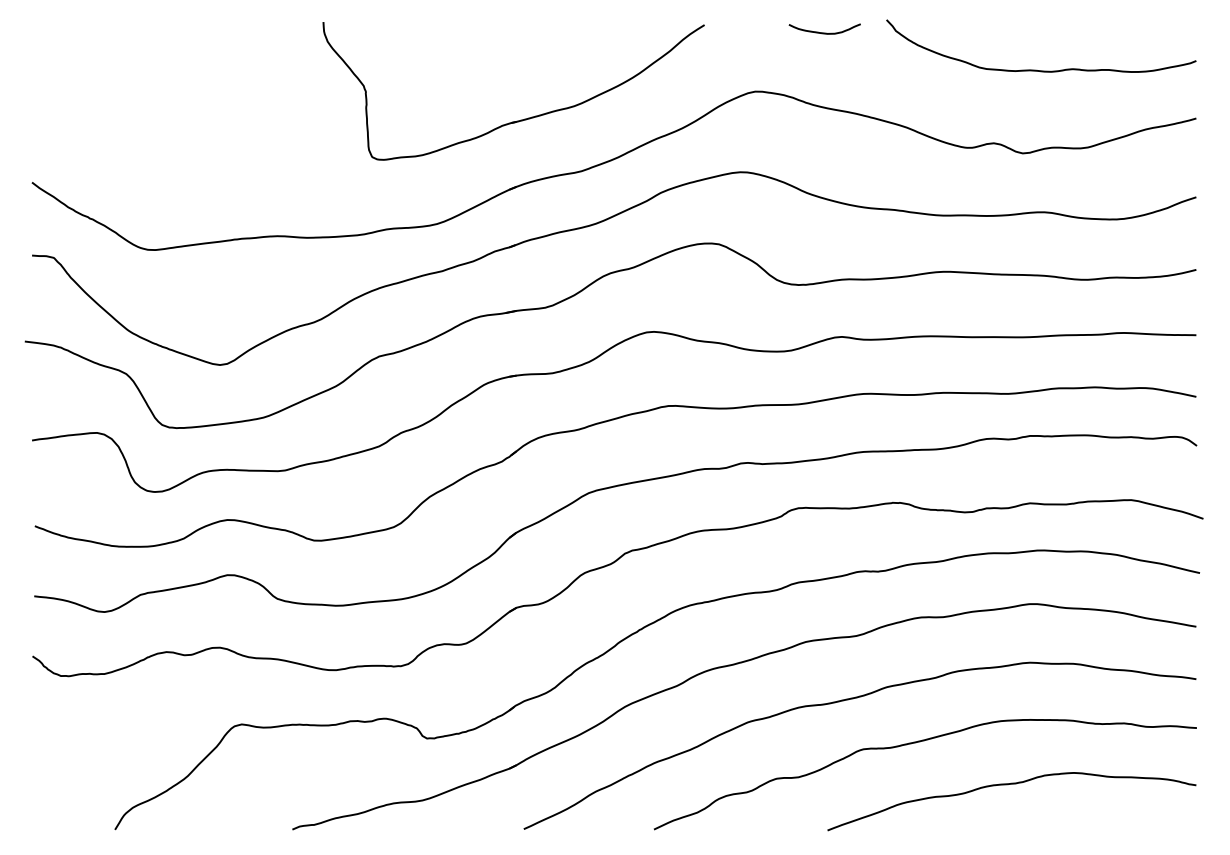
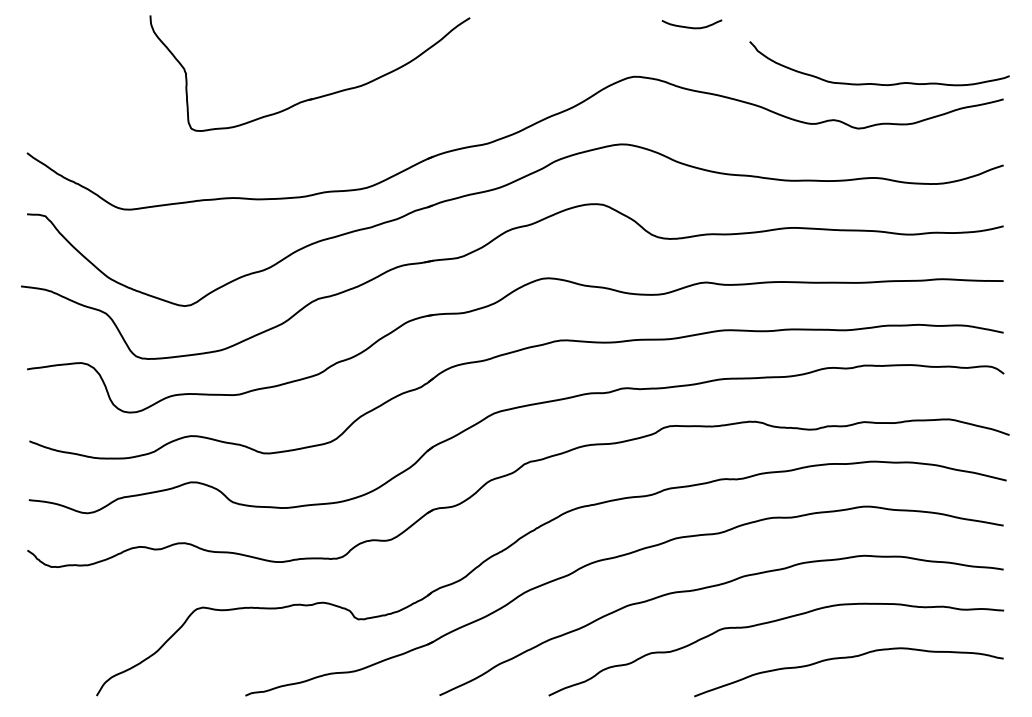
curve: (1041, 69) -> (879, 83), moved
part: (517, 119) -> (313, 97), moved

